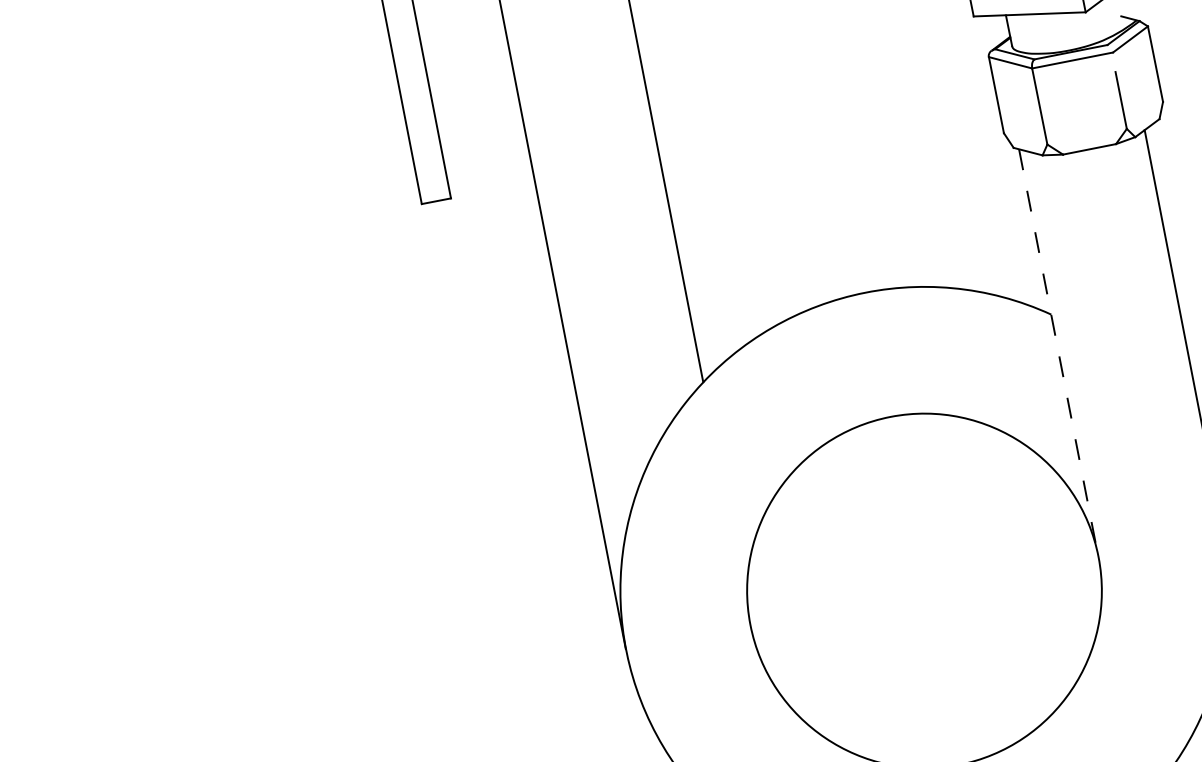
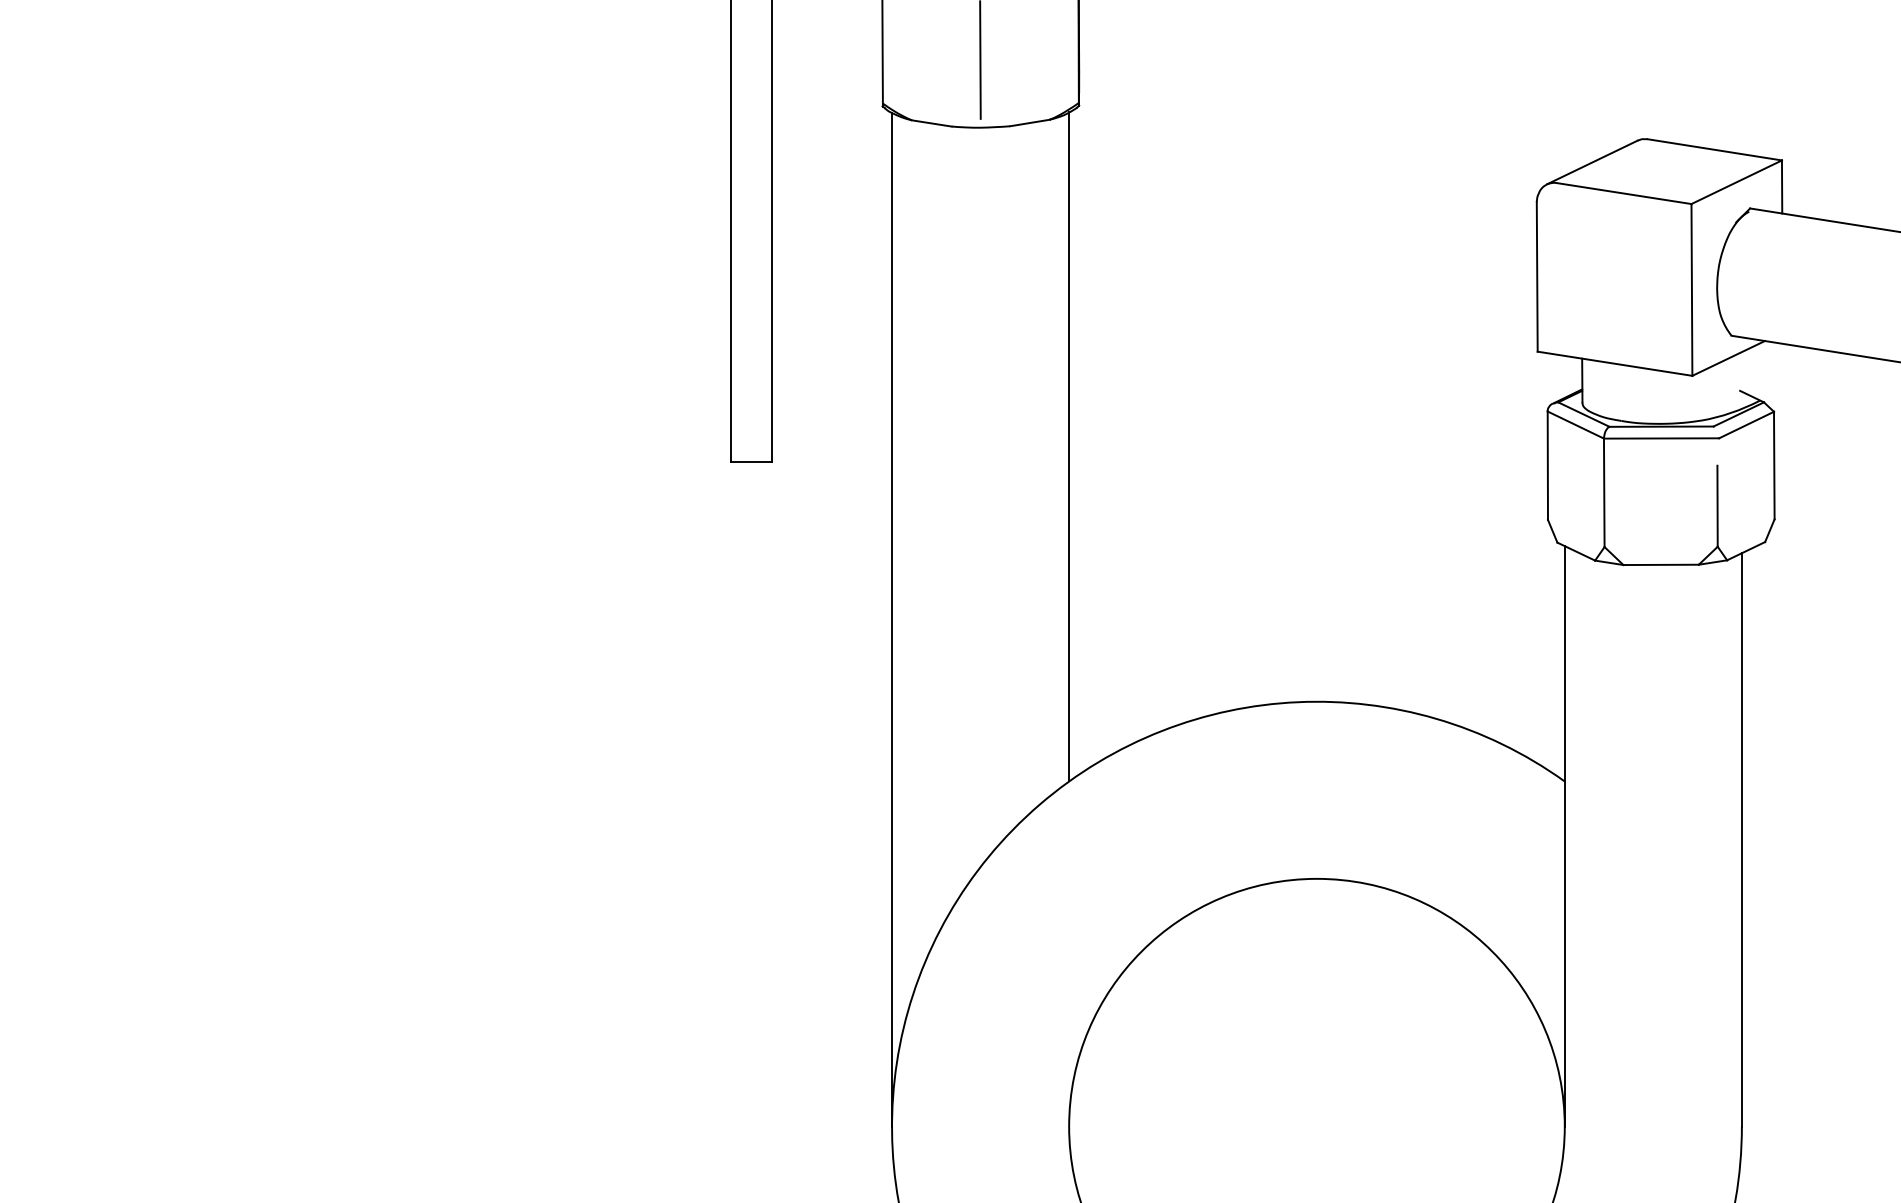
line: (1058, 353) -> (1564, 836), dashed -> solid

